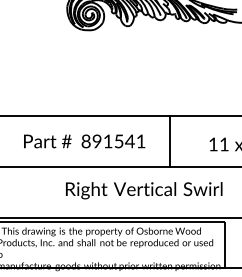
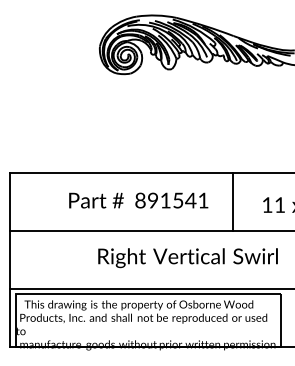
text: (84, 141) -> (138, 200), moved
line: (169, 141) -> (232, 201), moved

